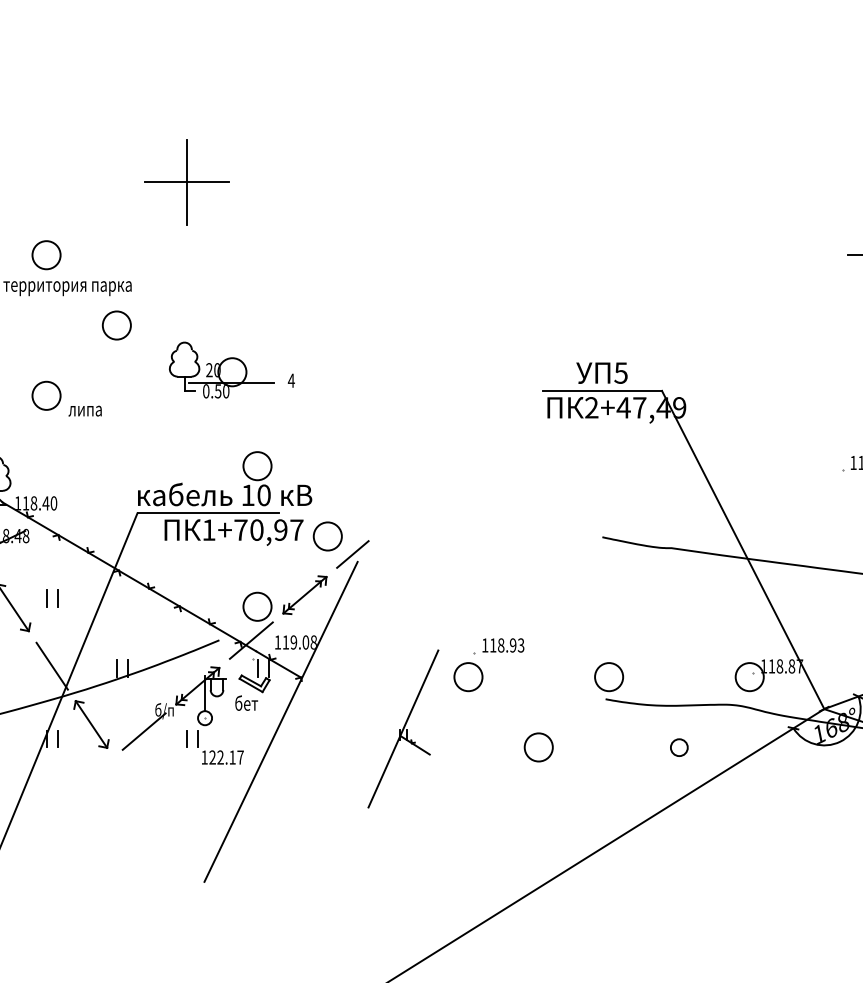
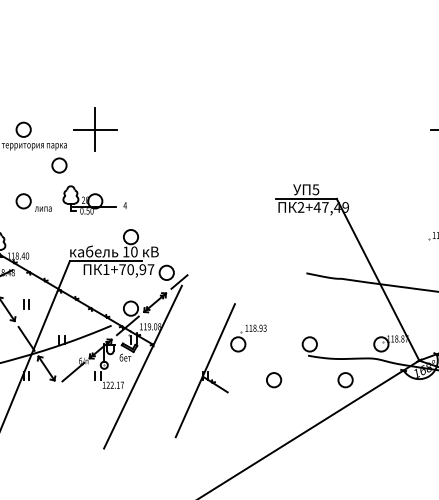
part: (187, 181) -> (95, 129), moved
part: (230, 368) -> (94, 199), moved
part: (402, 728) -> (204, 370), size x1.67
part: (679, 748) -> (345, 380), size x1.67

